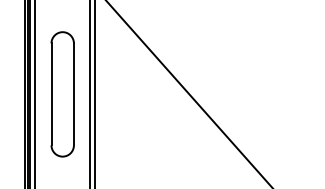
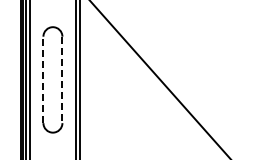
line: (51, 93) -> (43, 79), solid -> dashed
line: (74, 95) -> (62, 80), solid -> dashed

